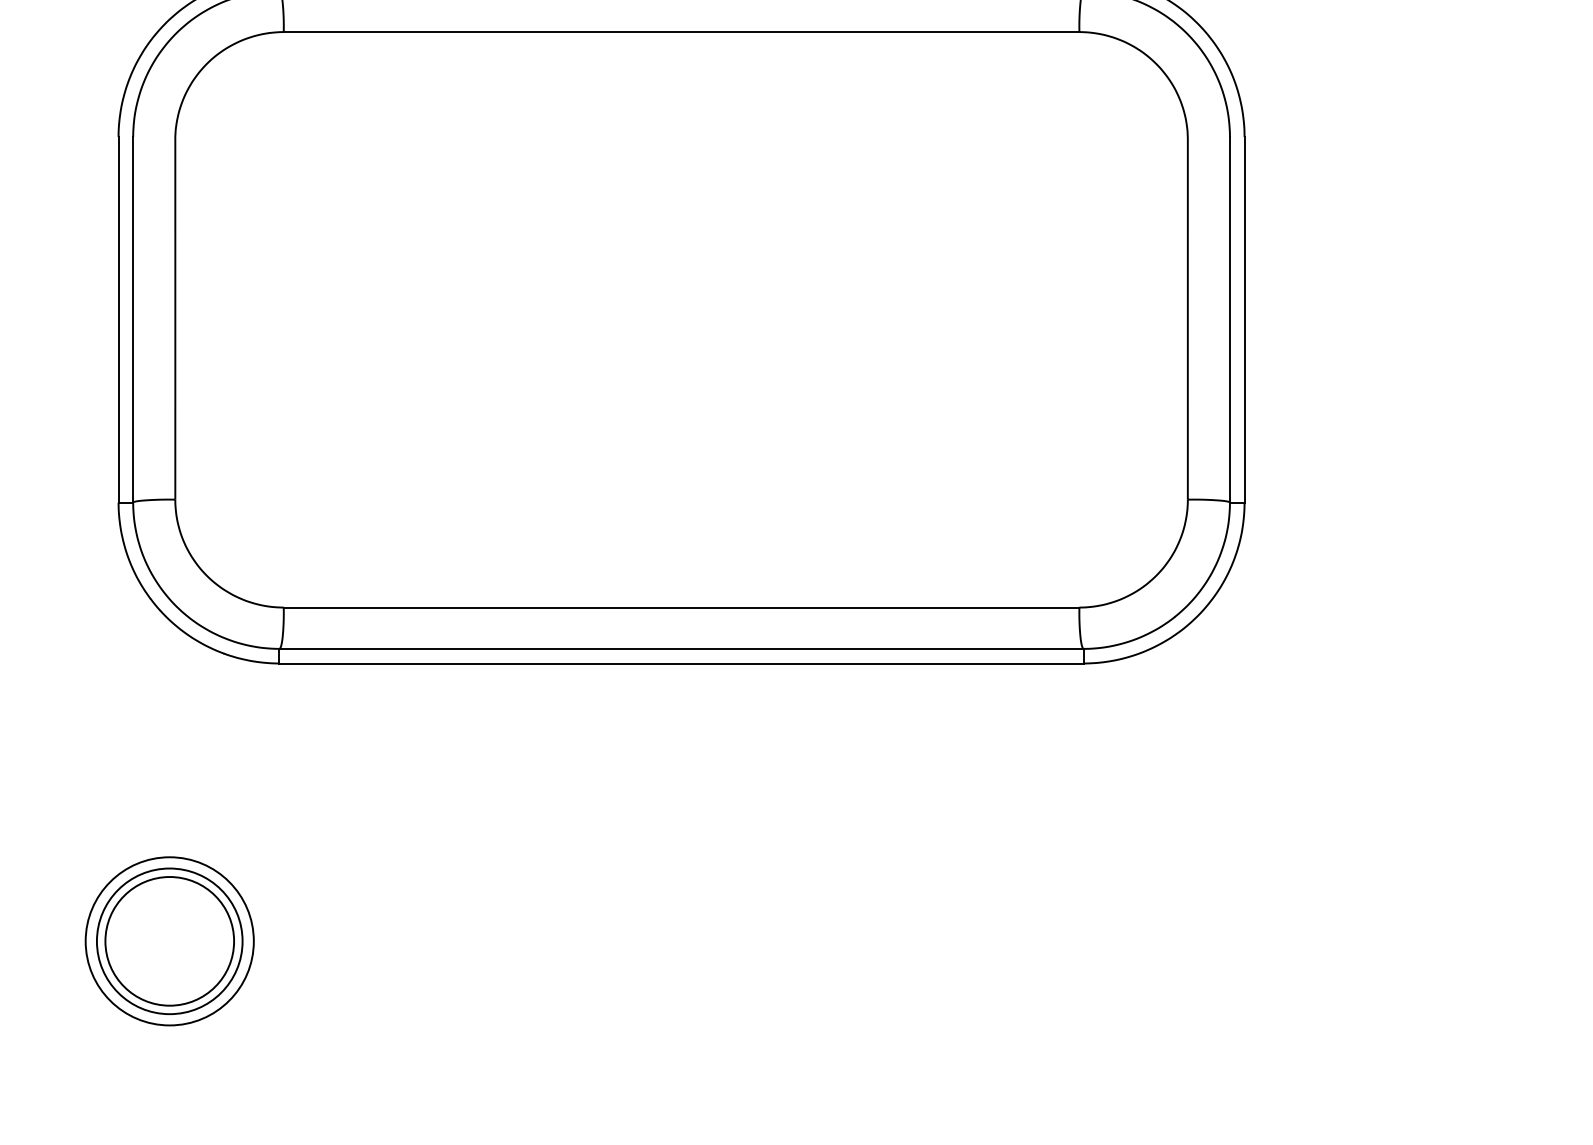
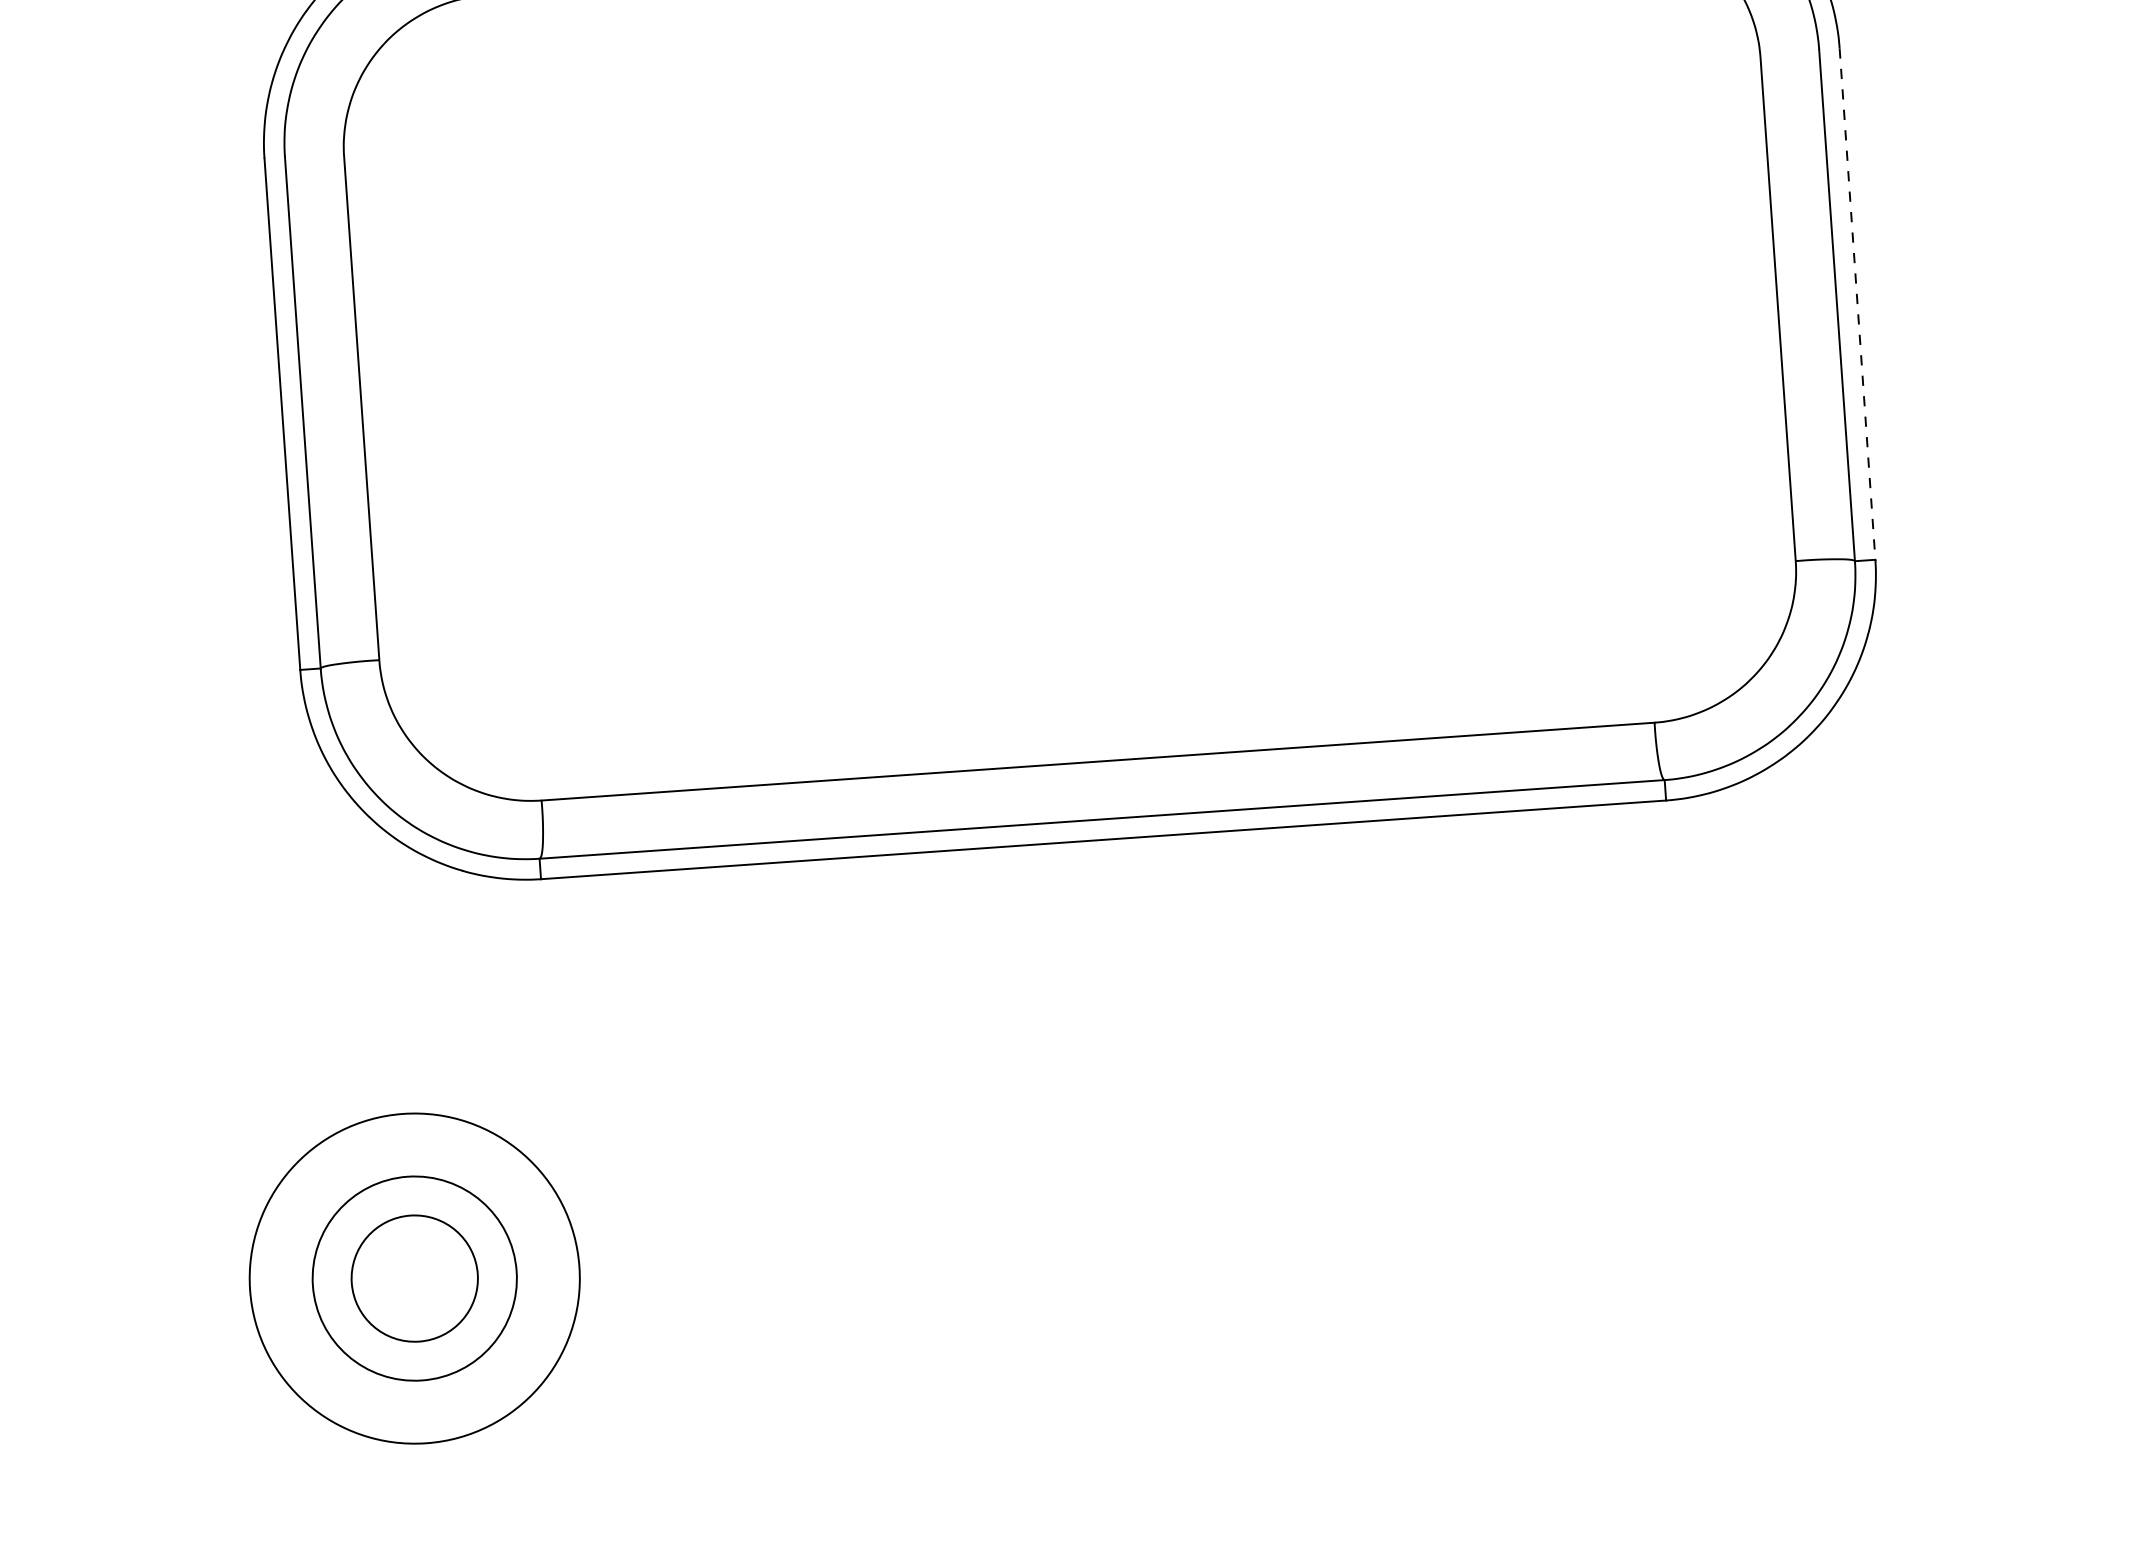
line: (1244, 319) -> (1857, 303), solid -> dashed
circle: (169, 941) -> (414, 1278), size x0.7
circle: (169, 941) -> (414, 1278), size x1.4

